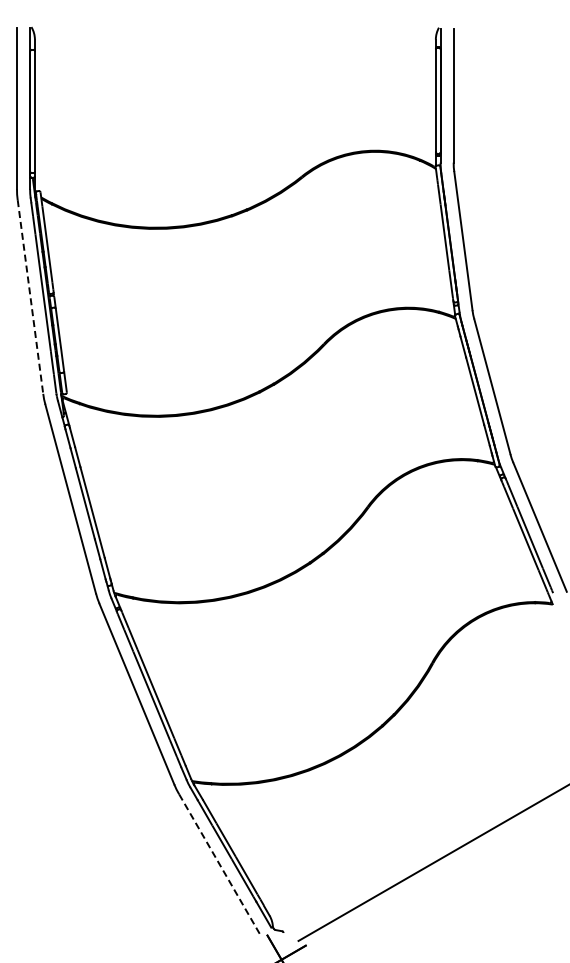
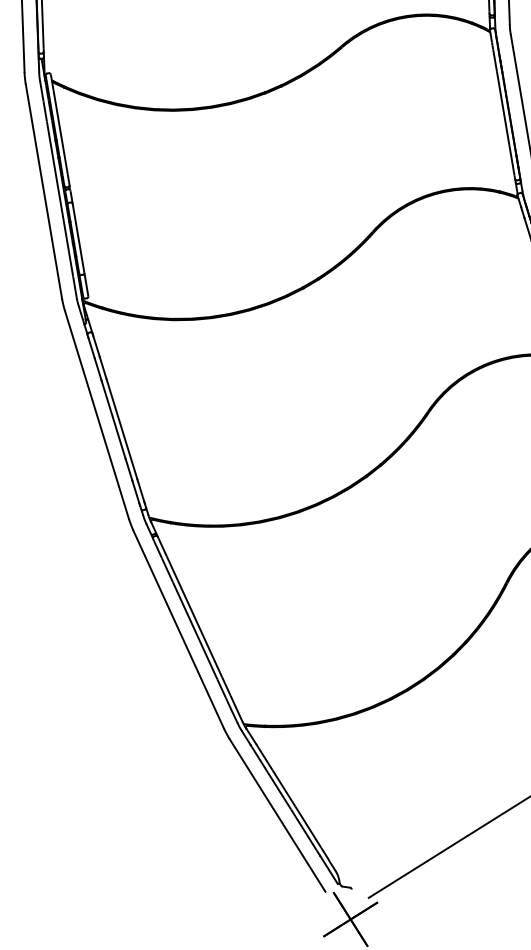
line: (30, 297) -> (43, 192), dashed -> solid
line: (219, 864) -> (277, 815), dashed -> solid

